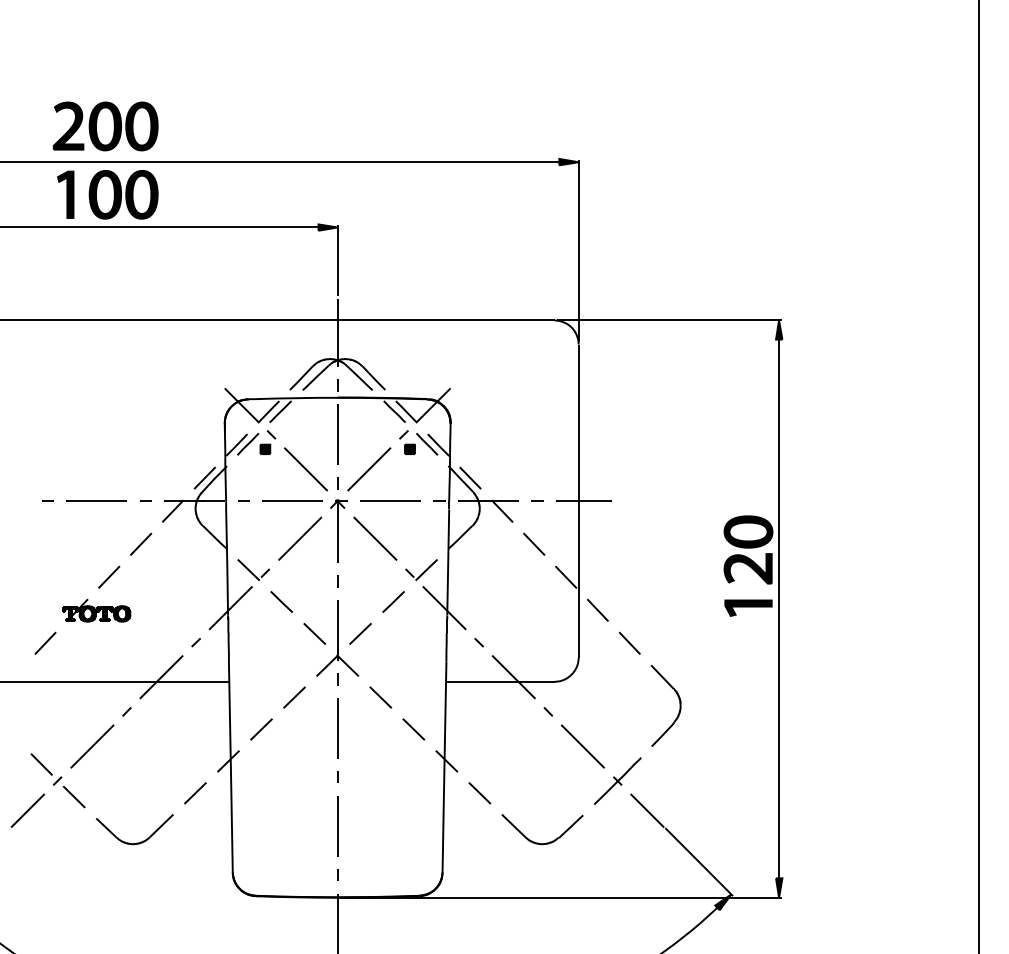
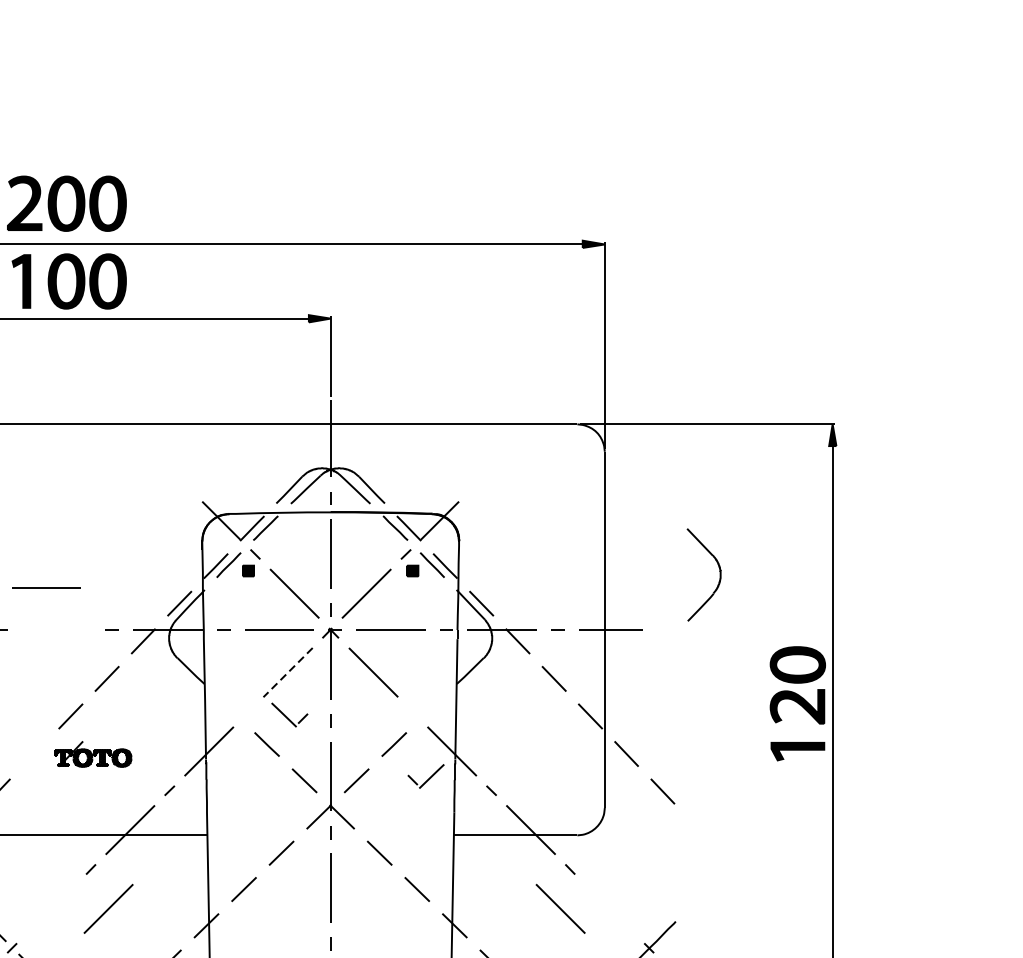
line: (96, 500) -> (46, 587), moved
line: (300, 538) -> (288, 672), solid -> dashed
part: (253, 569) -> (289, 714), moved
part: (421, 569) -> (426, 775), moved
part: (96, 610) -> (92, 754), moved
part: (679, 705) -> (719, 574), moved
line: (92, 746) -> (108, 908), moved
line: (582, 746) -> (560, 908), moved

